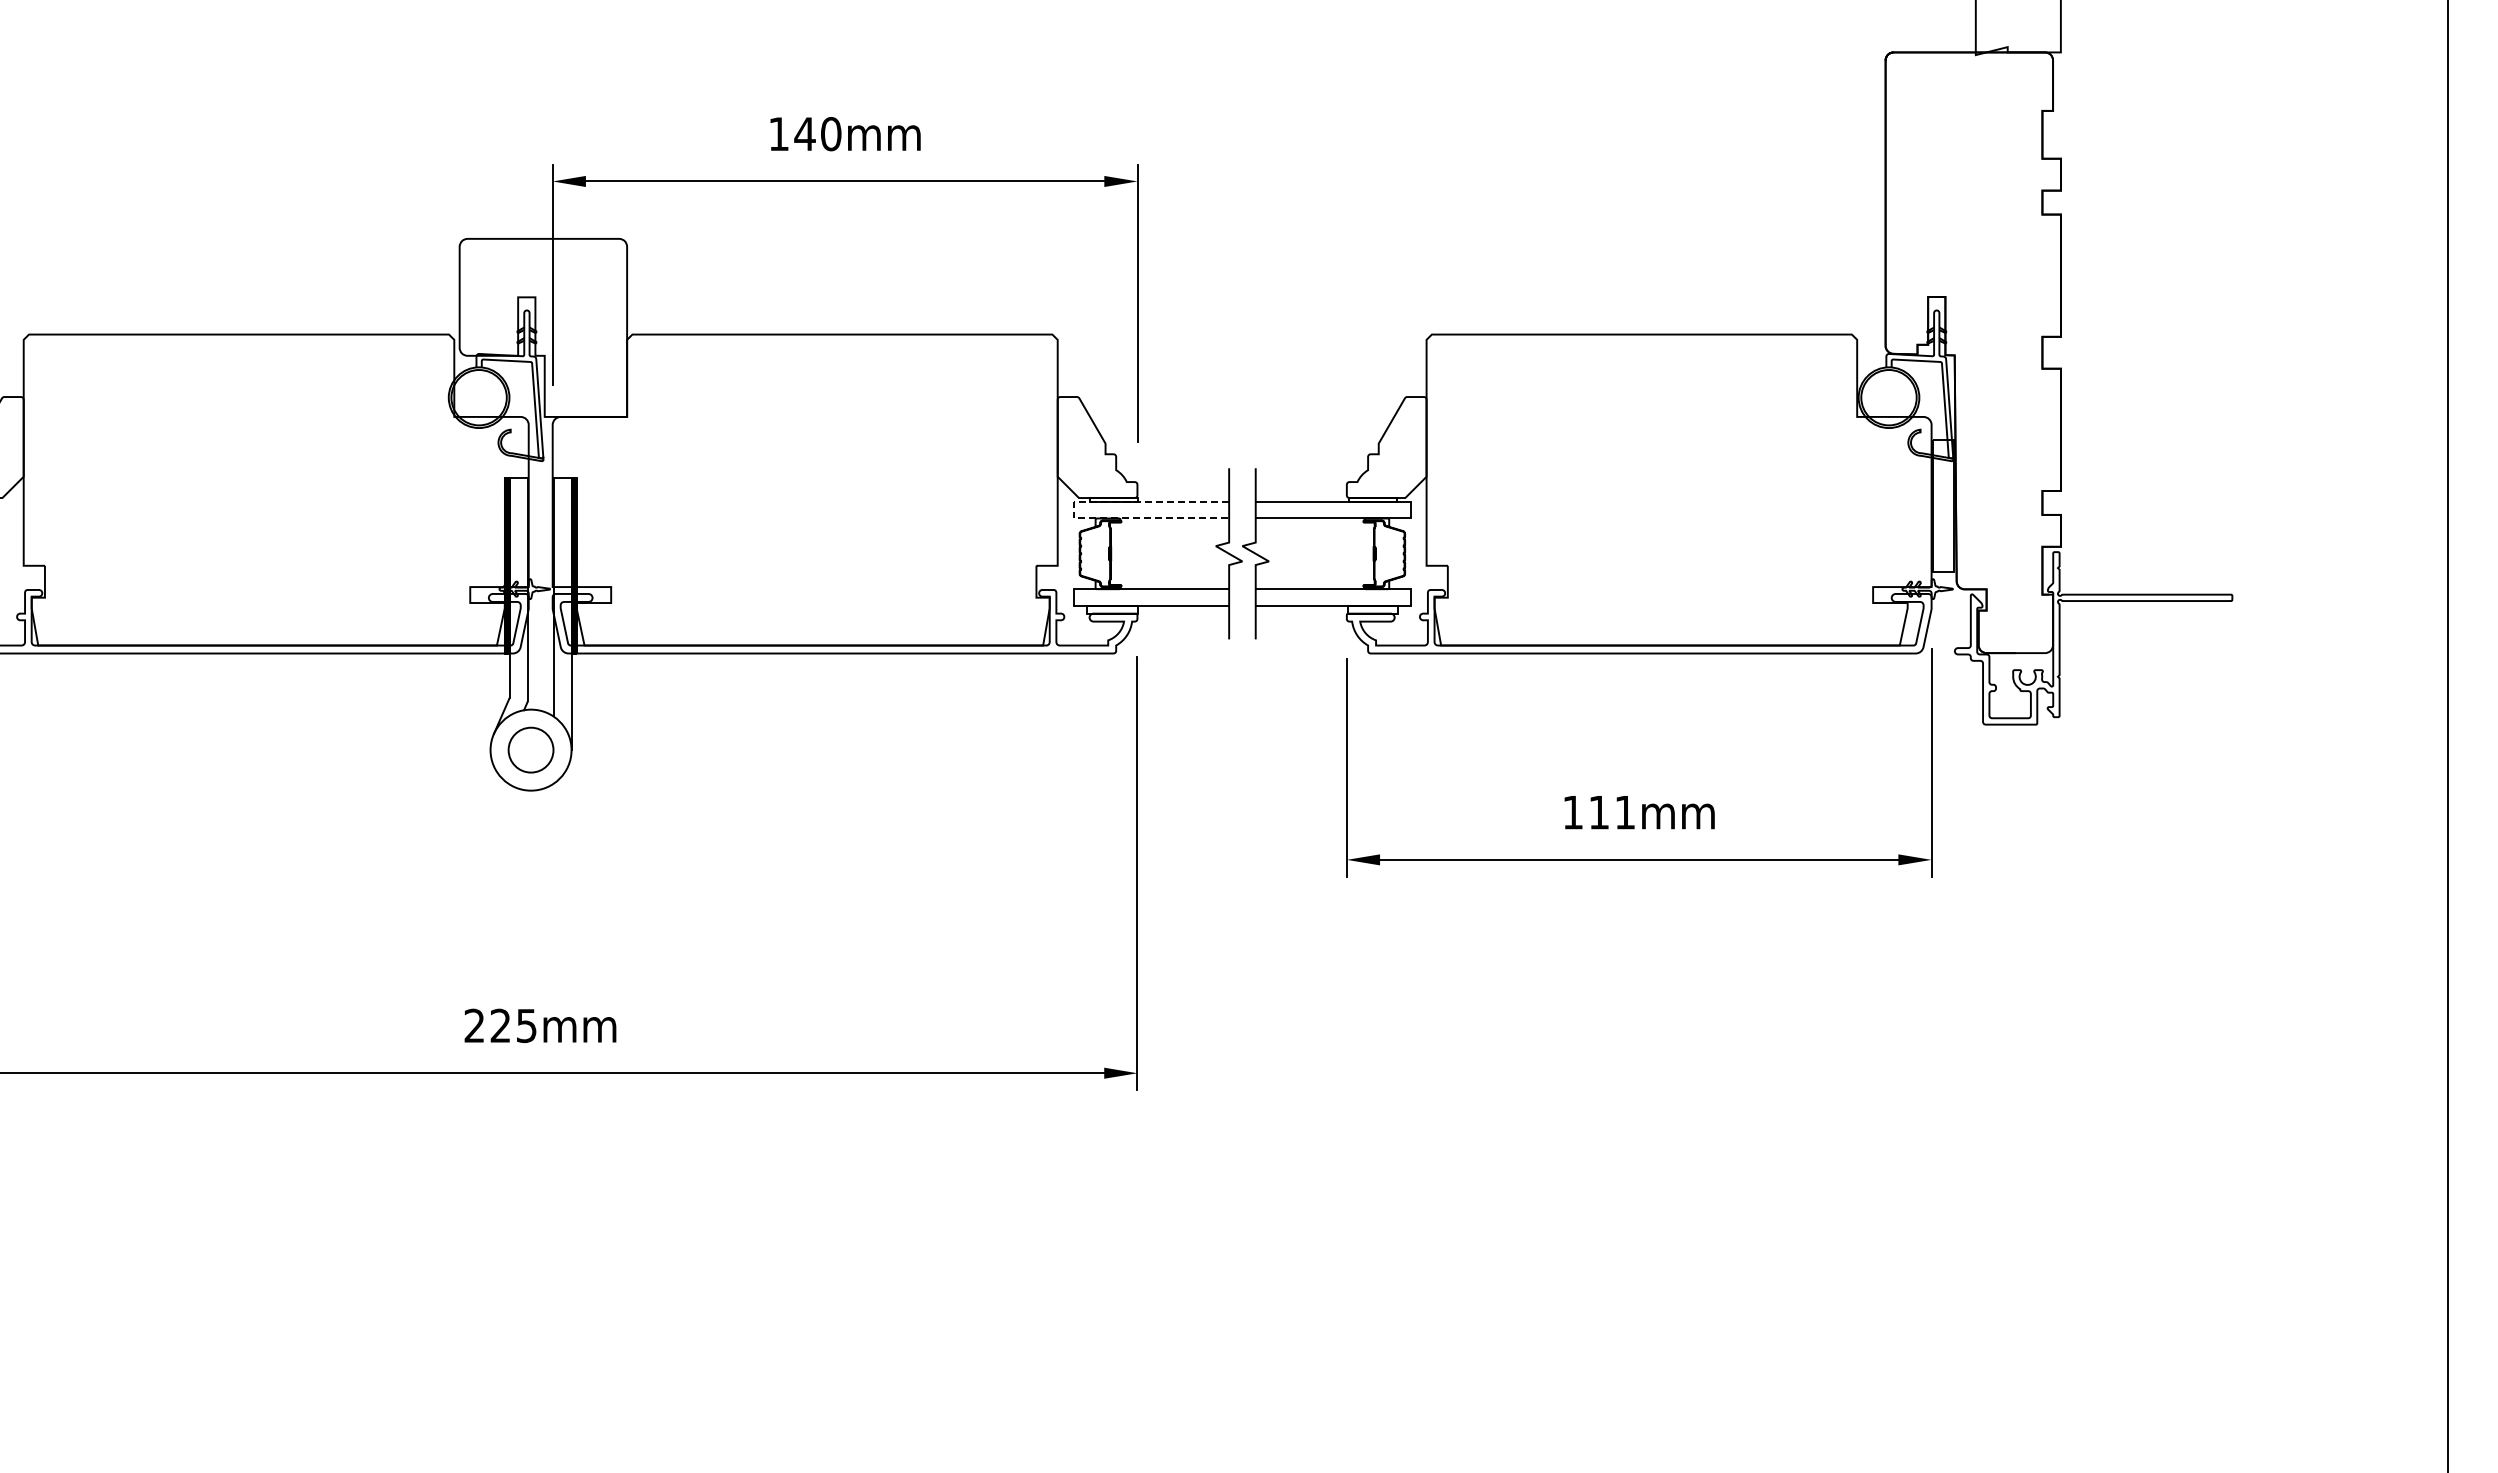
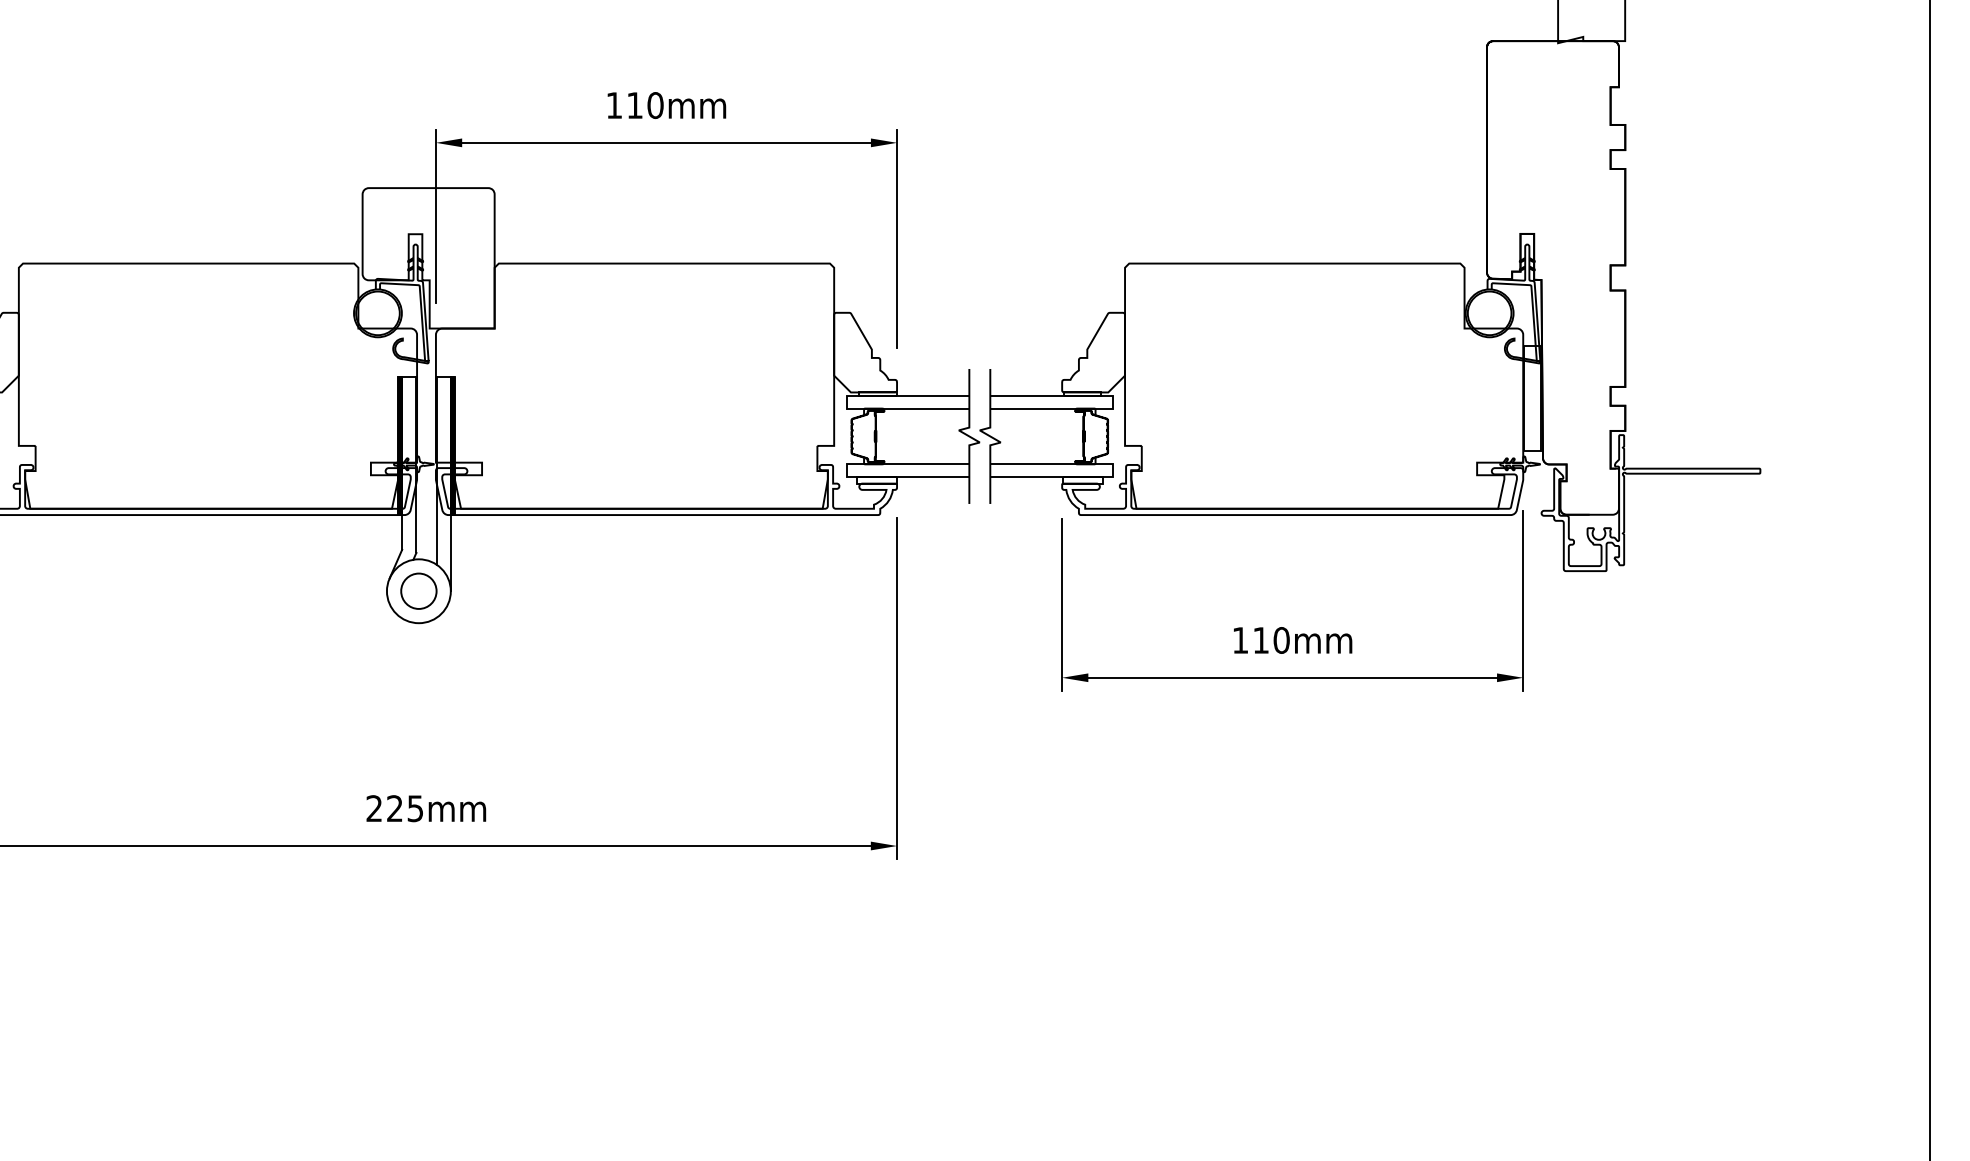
text: (804, 133) -> (634, 105), 140mm -> 110mm
line: (1073, 510) -> (846, 402), dashed -> solid
text: (1625, 812) -> (1281, 640), 111mm -> 110mm

